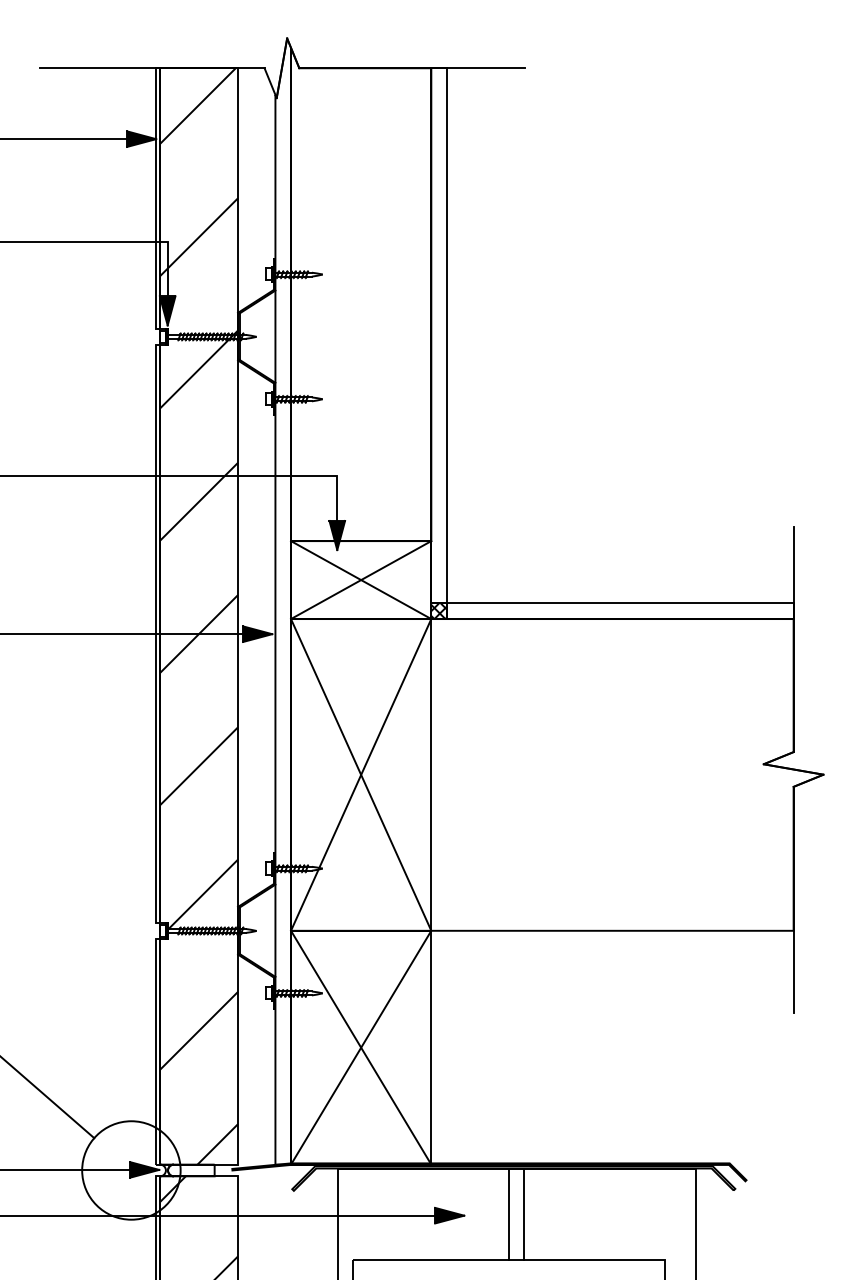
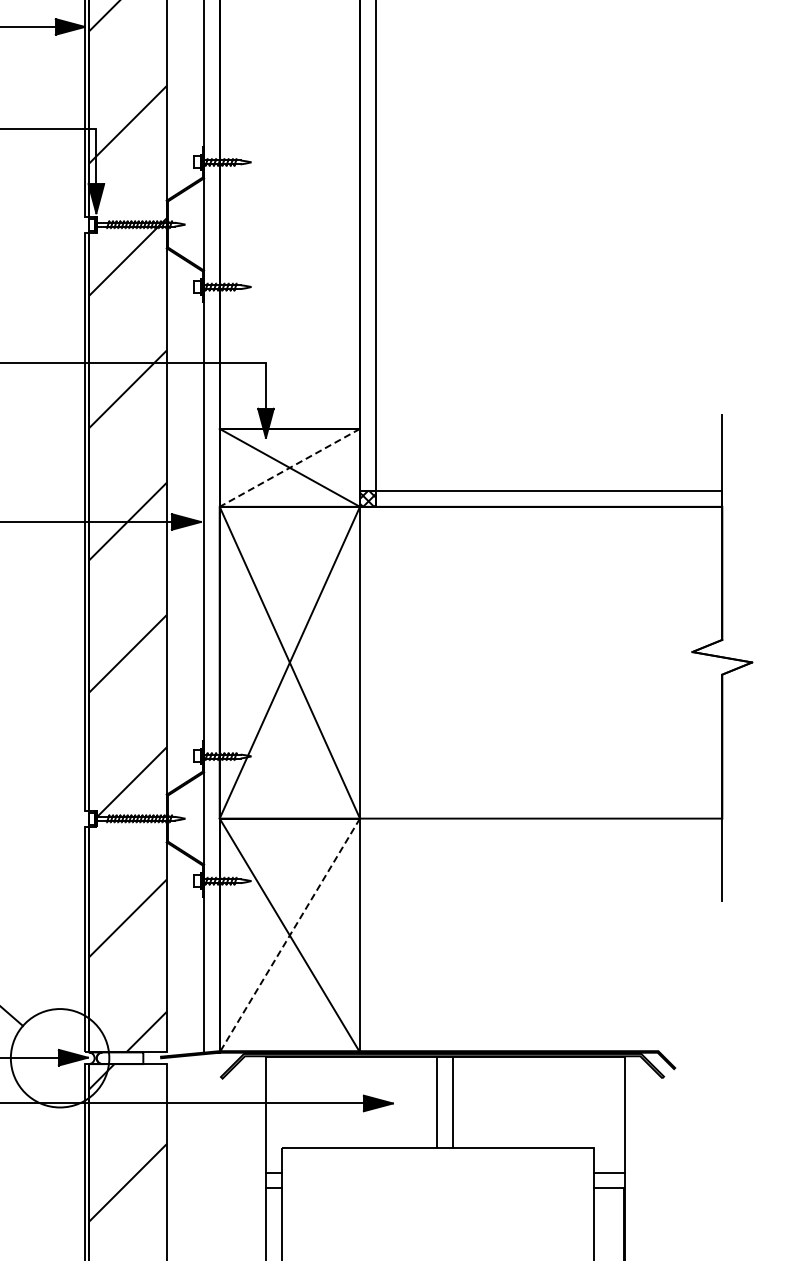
line: (360, 580) -> (289, 468), solid -> dashed
line: (360, 1048) -> (289, 936), solid -> dashed

